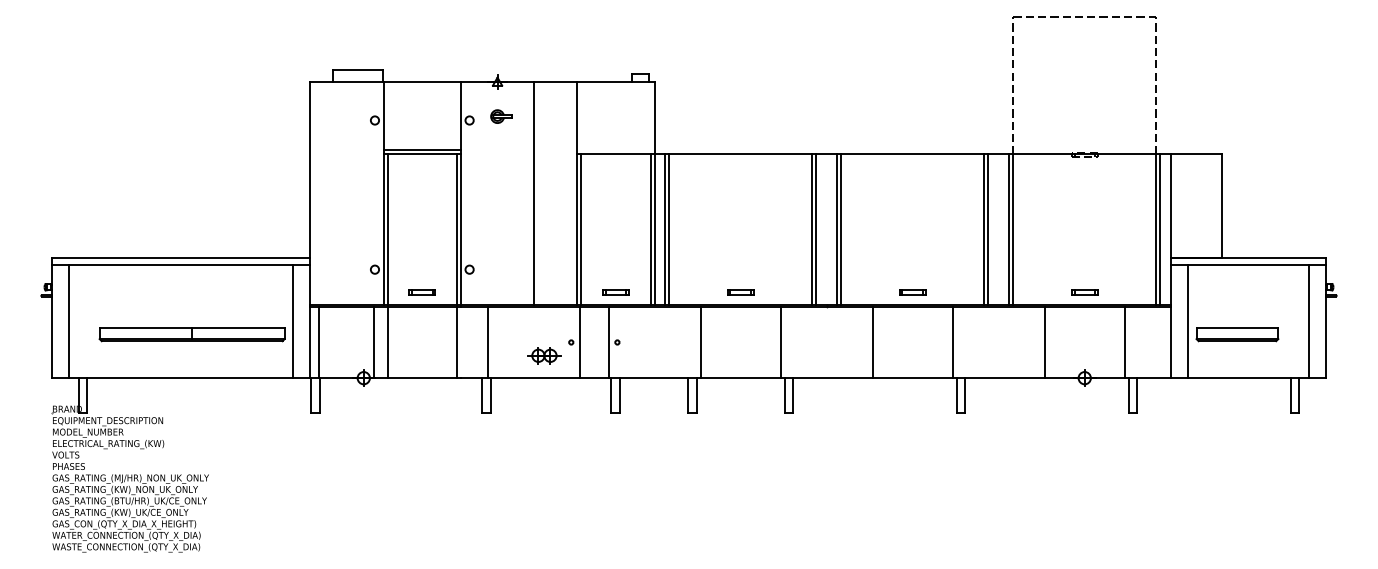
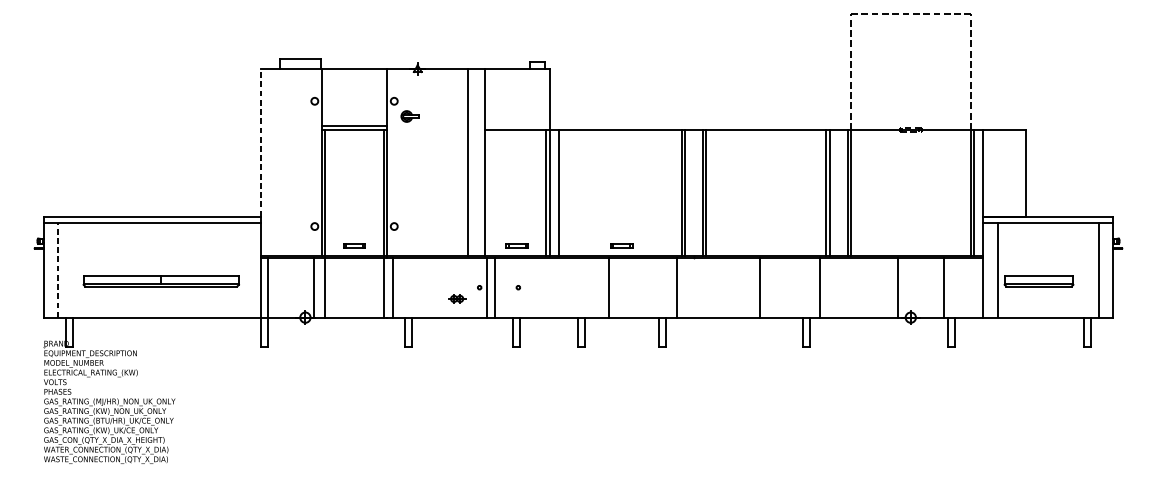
part: (501, 116) -> (410, 116), moved
line: (310, 169) -> (260, 142), solid -> dashed
line: (534, 193) -> (468, 162), moved
line: (581, 229) -> (488, 192), removed
line: (669, 229) -> (562, 192), removed
part: (912, 292) -> (766, 245), removed
part: (1084, 292) -> (910, 245), removed
line: (293, 320) -> (246, 269), removed
line: (69, 321) -> (58, 270), solid -> dashed
line: (488, 342) -> (393, 287), moved
line: (608, 342) -> (494, 287), moved
line: (700, 342) -> (609, 287), moved
line: (780, 342) -> (677, 287), moved
line: (872, 342) -> (759, 287), moved
line: (952, 342) -> (819, 287), moved
line: (1044, 342) -> (898, 287), moved
part: (544, 355) -> (457, 298), size x0.6

